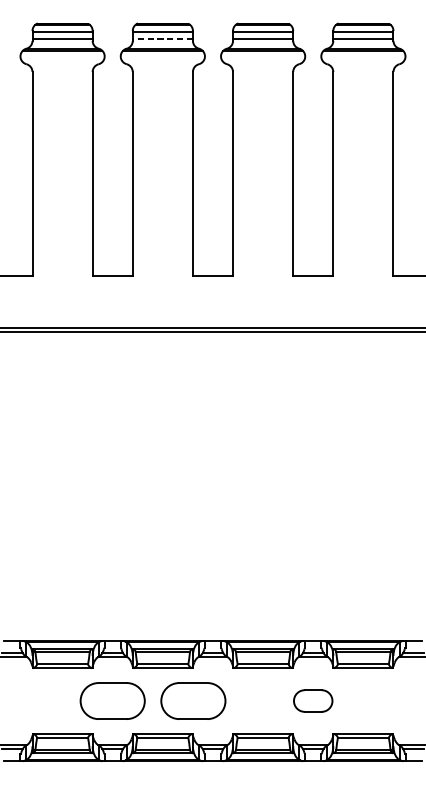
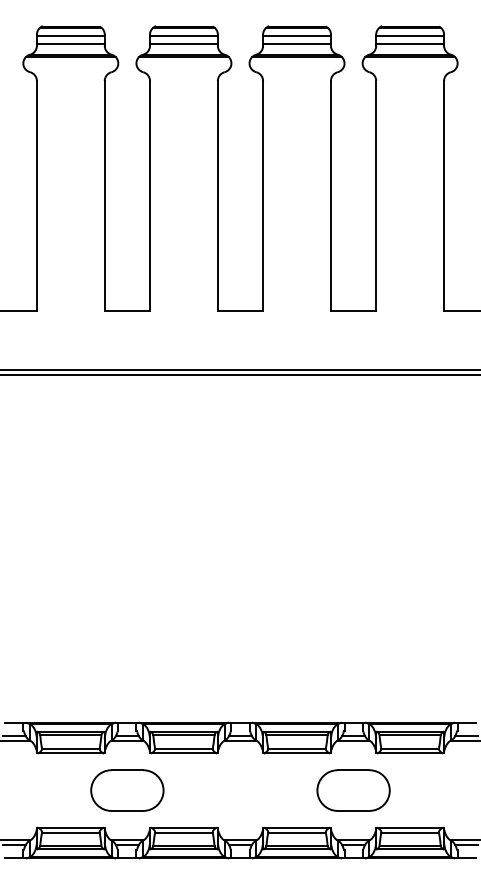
line: (162, 38) -> (183, 43), dashed -> solid
part: (193, 701) -> (218, 790), removed
part: (313, 701) -> (353, 790), size x1.67

